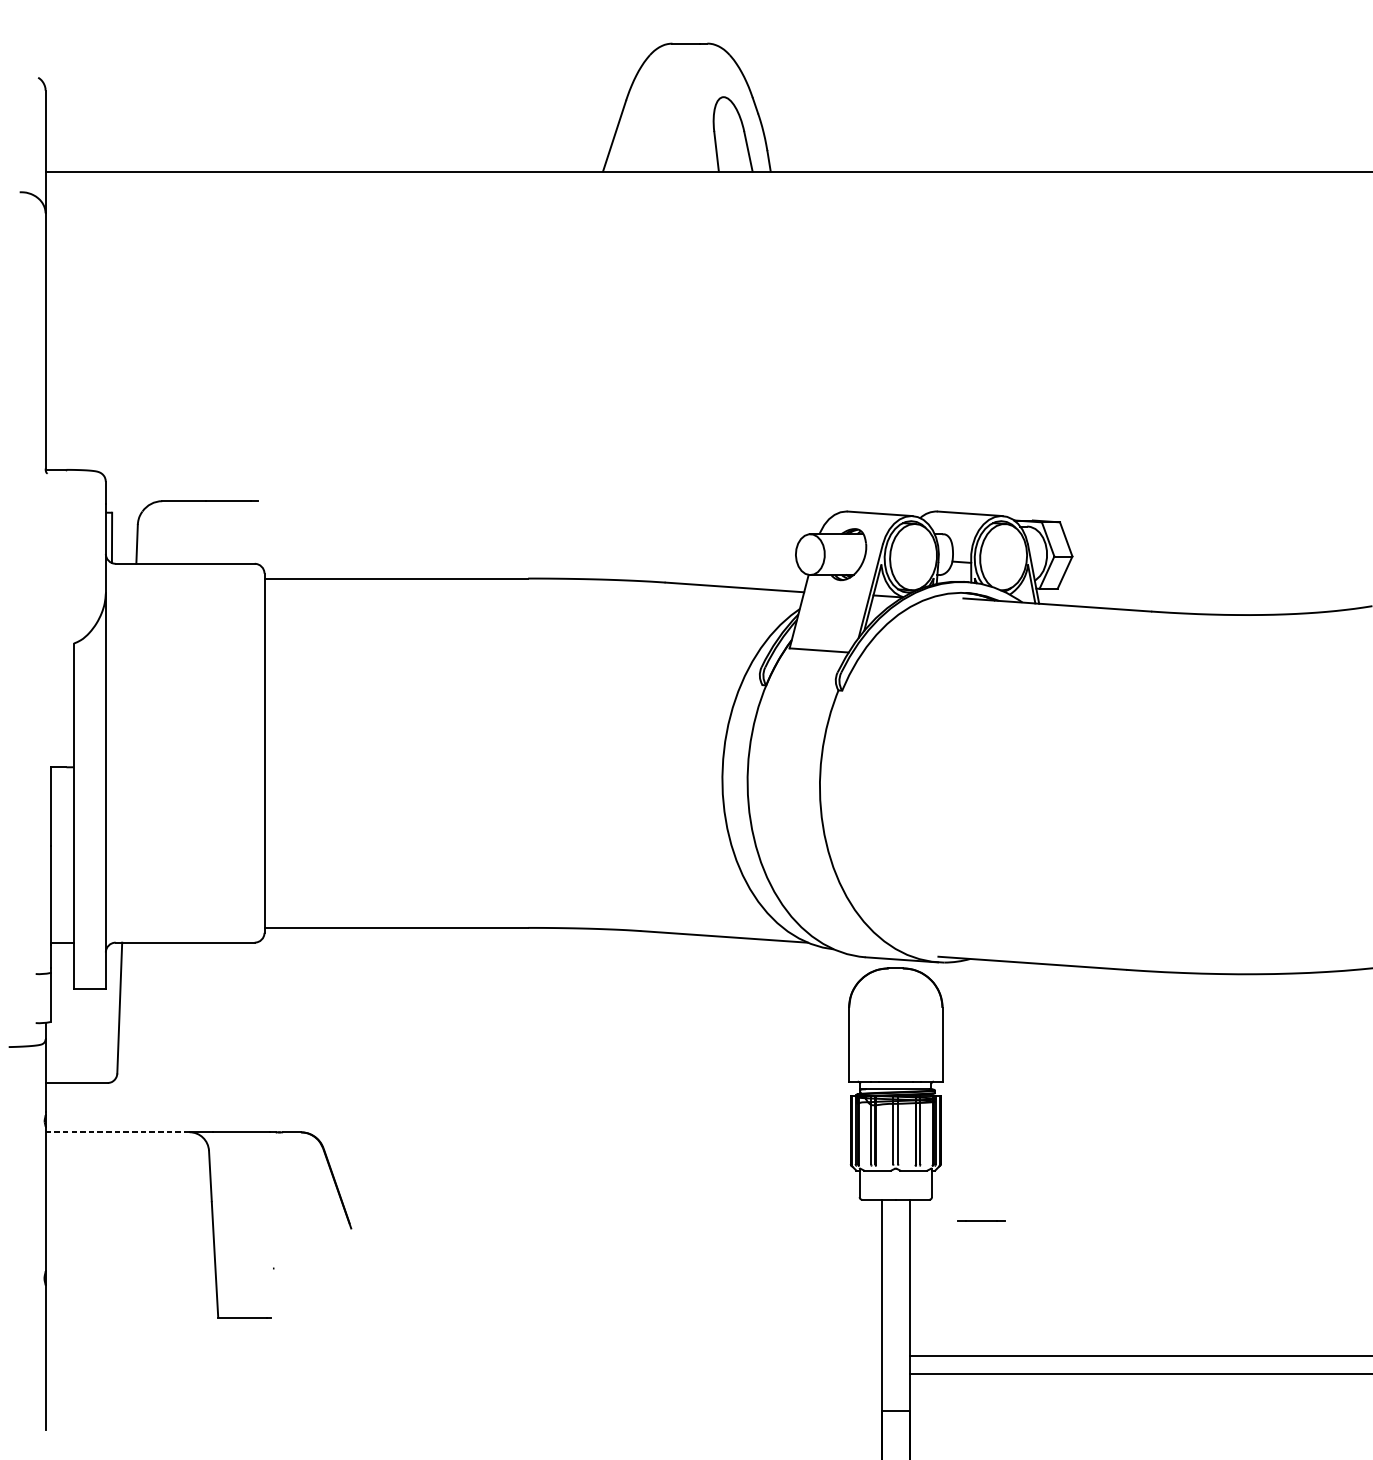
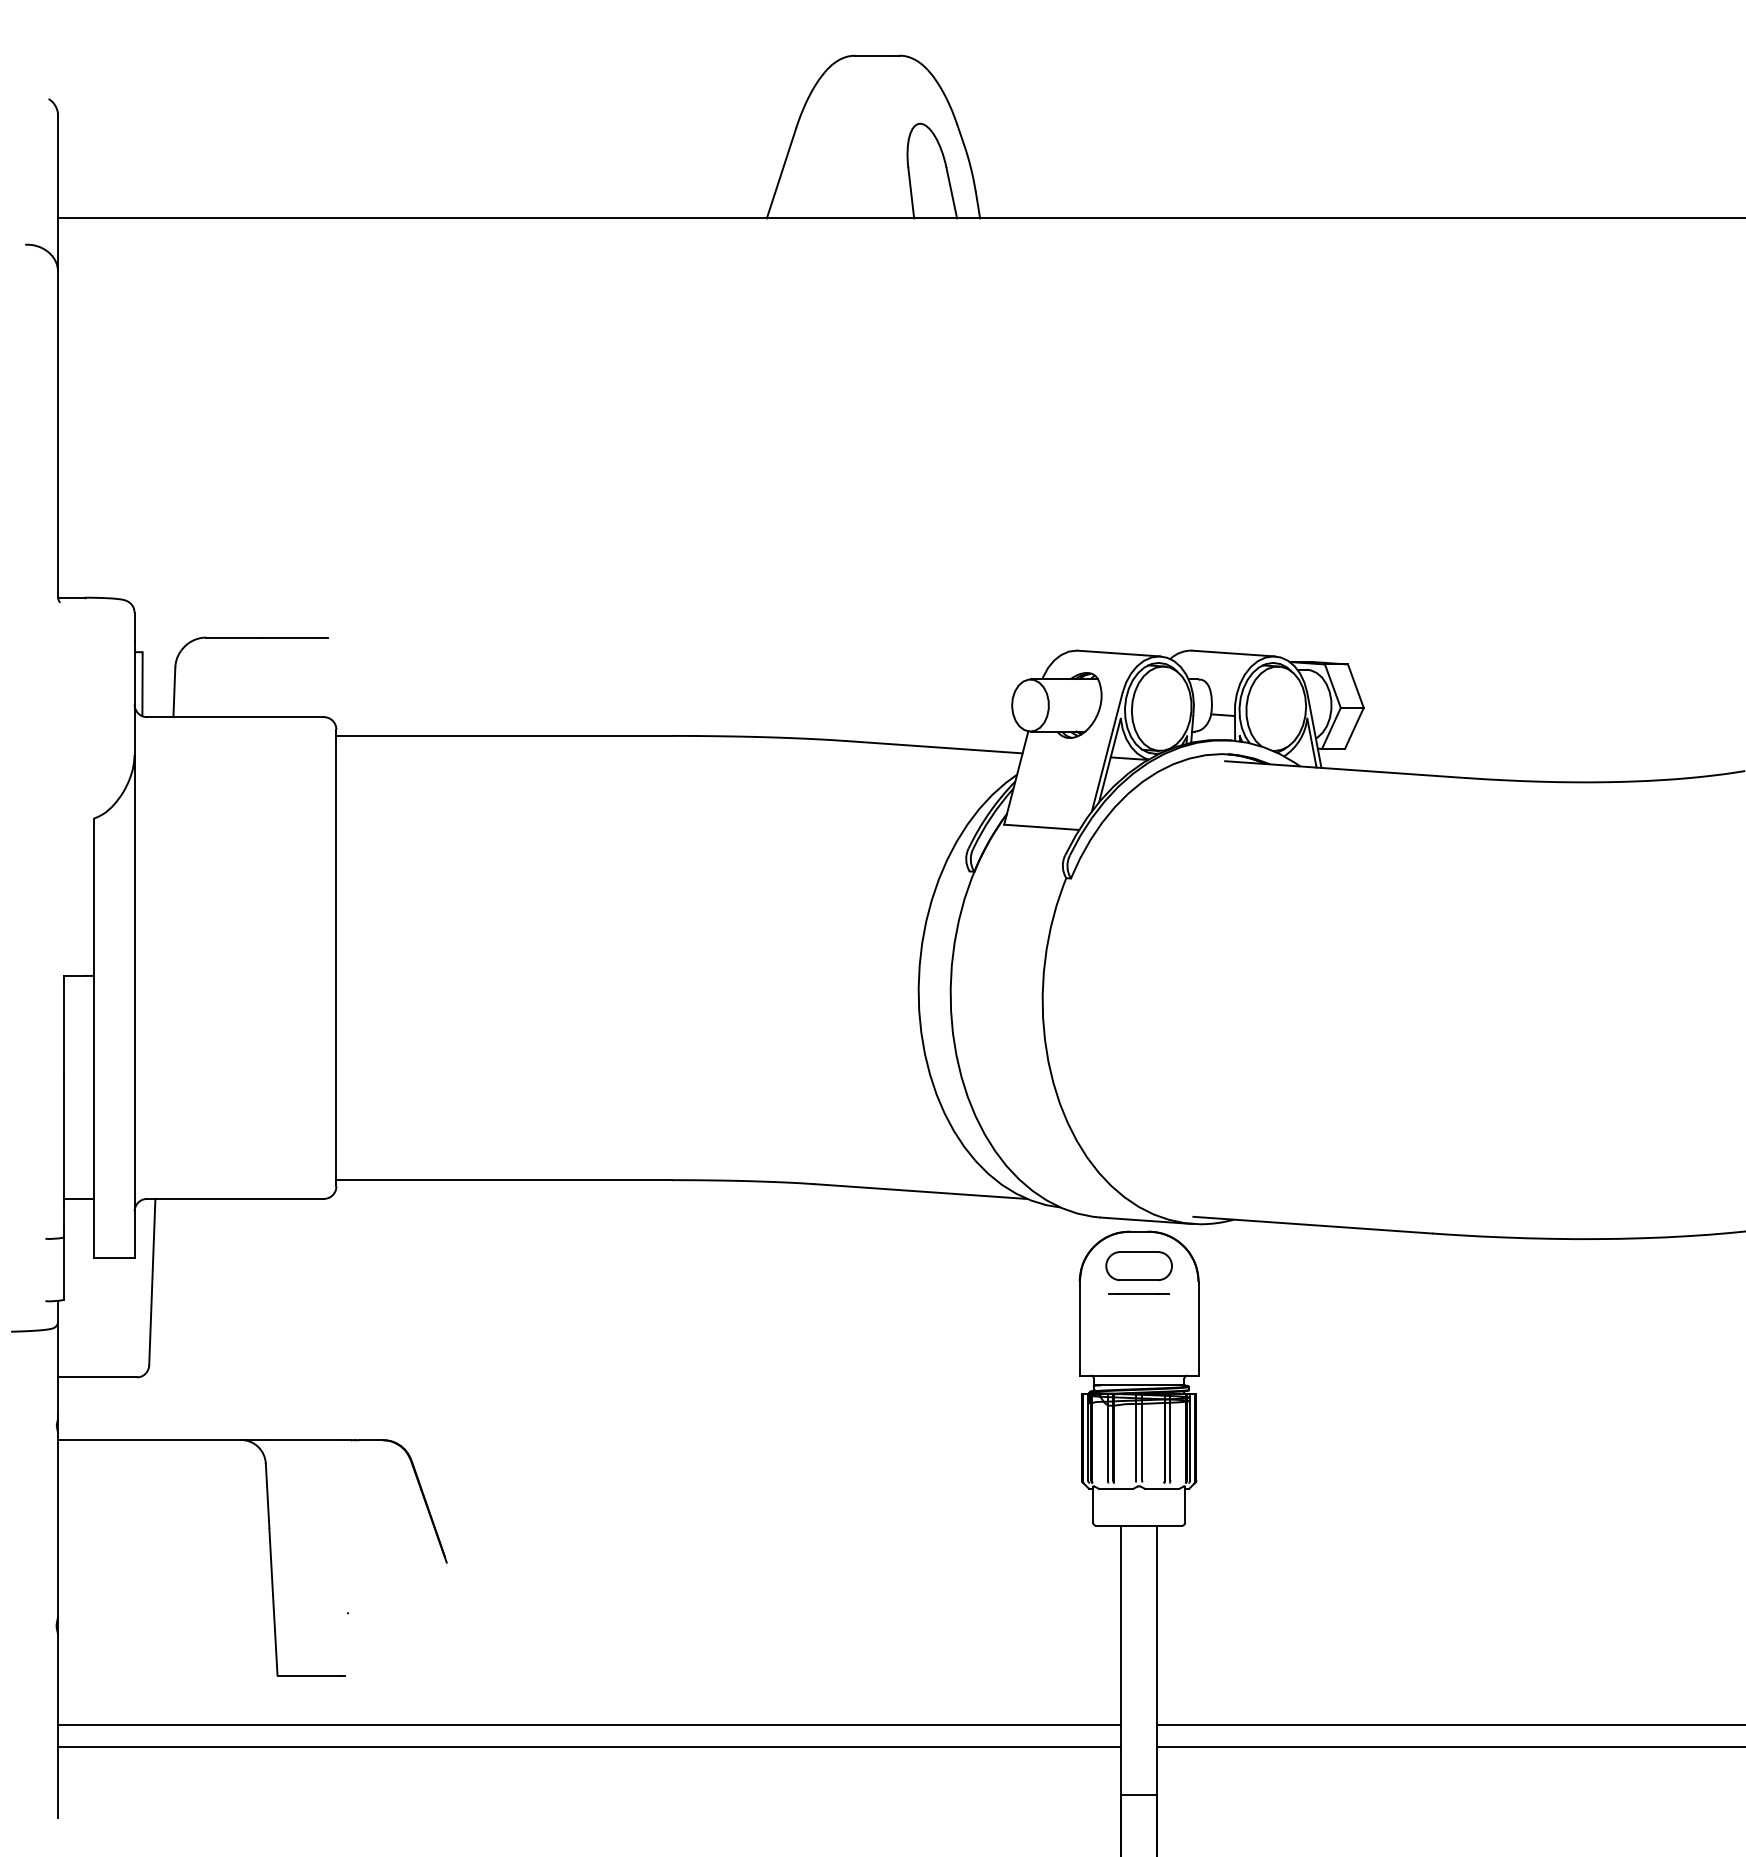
part: (895, 995) -> (1138, 1266), added
line: (117, 1131) -> (149, 1439), dashed -> solid
line: (981, 1219) -> (1138, 1293), moved
line: (463, 1356) -> (589, 1725), added
line: (463, 1374) -> (589, 1747), added

